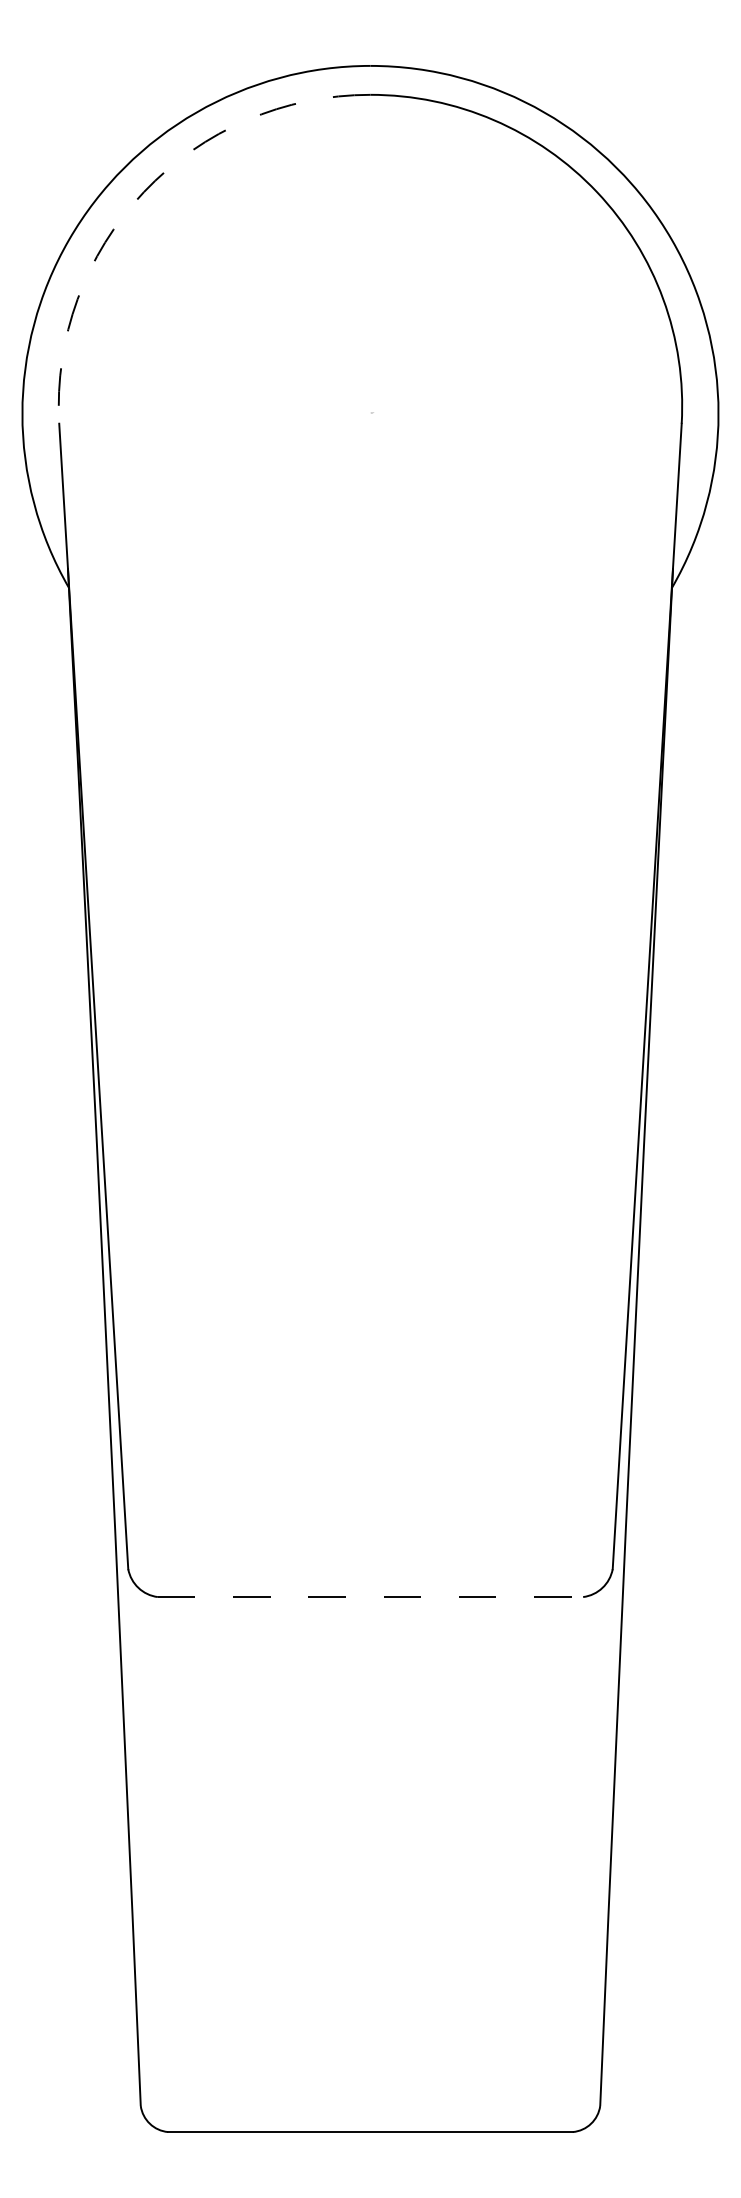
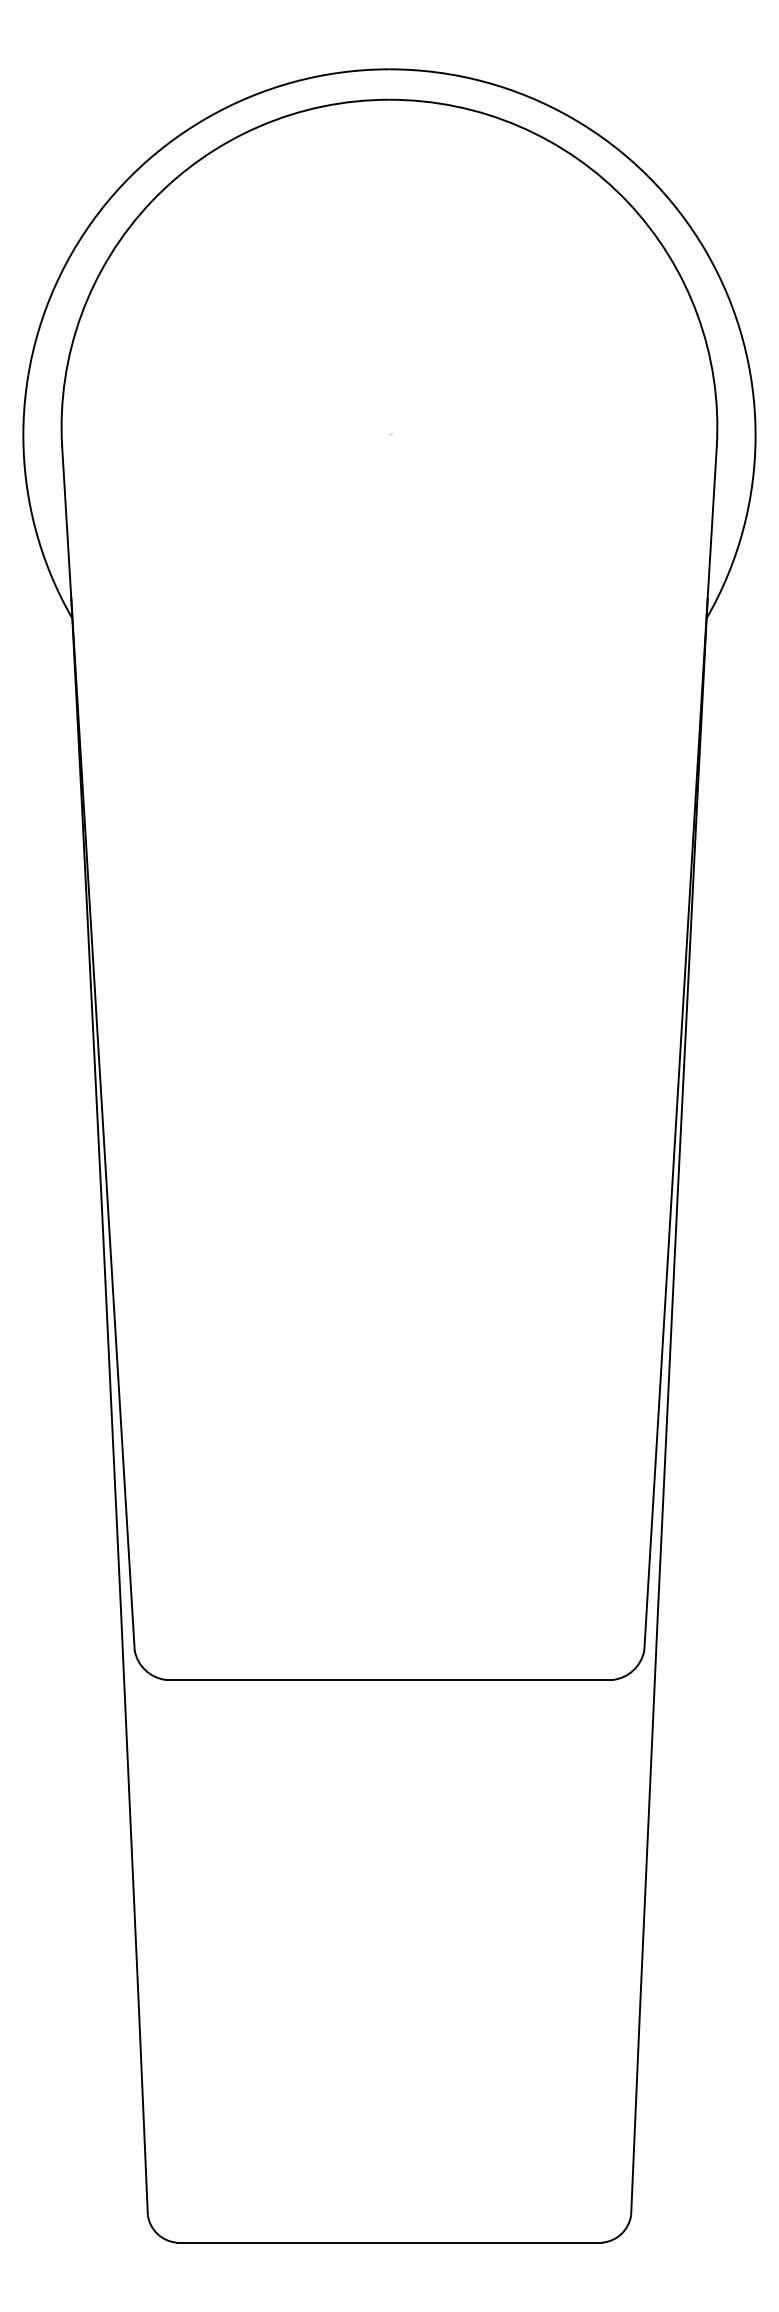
arc: (144, 192) -> (151, 202), dashed -> solid
line: (370, 1596) -> (389, 1679), dashed -> solid

